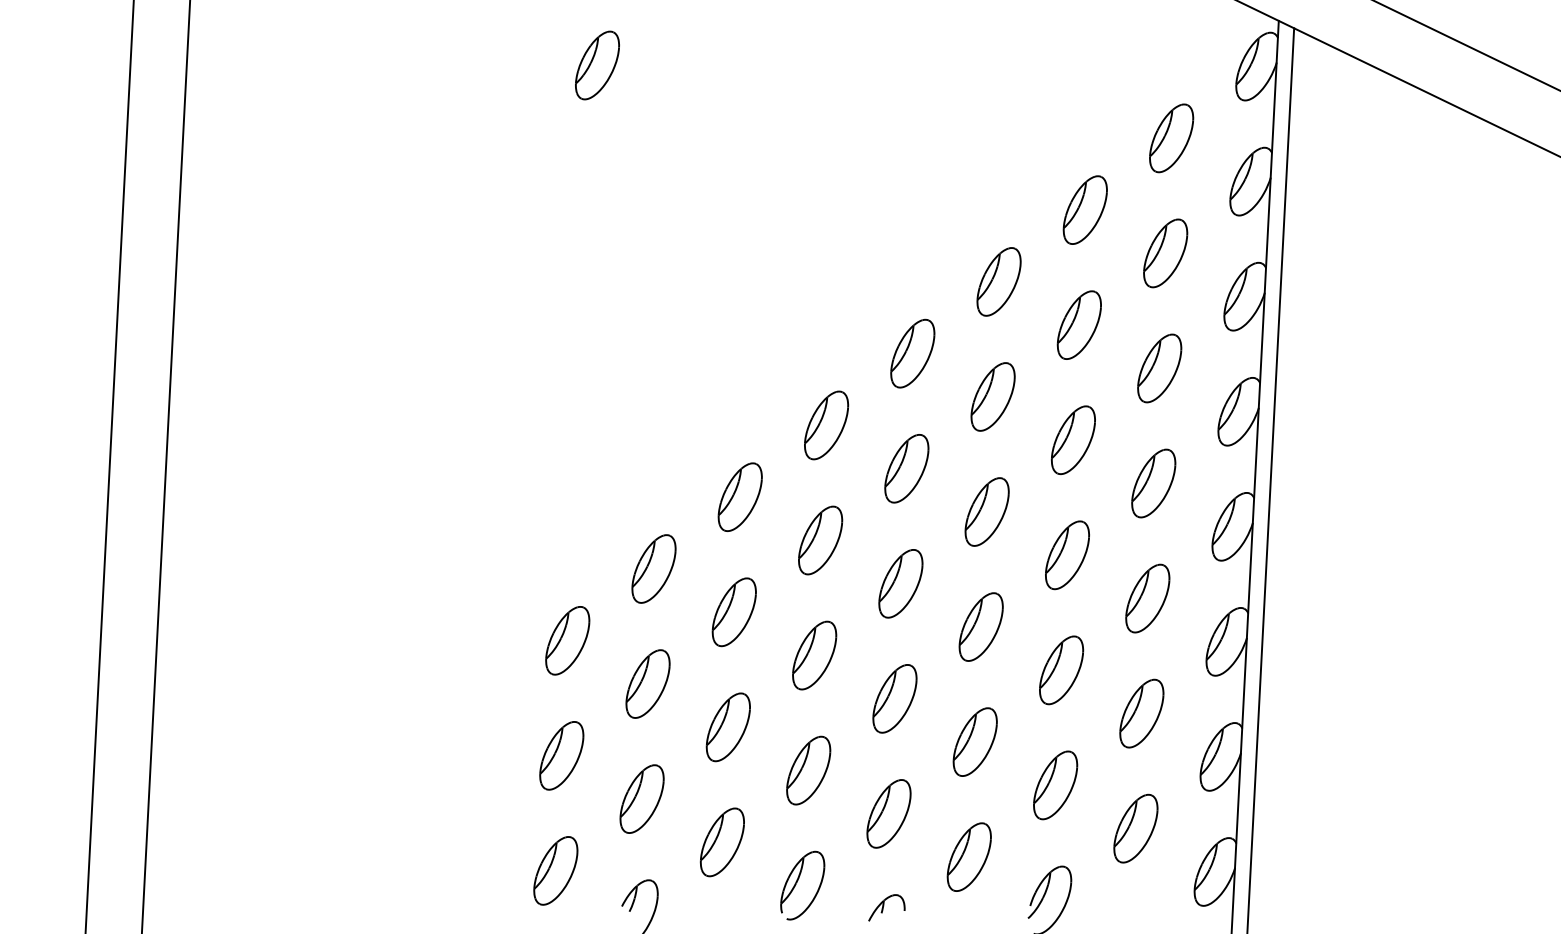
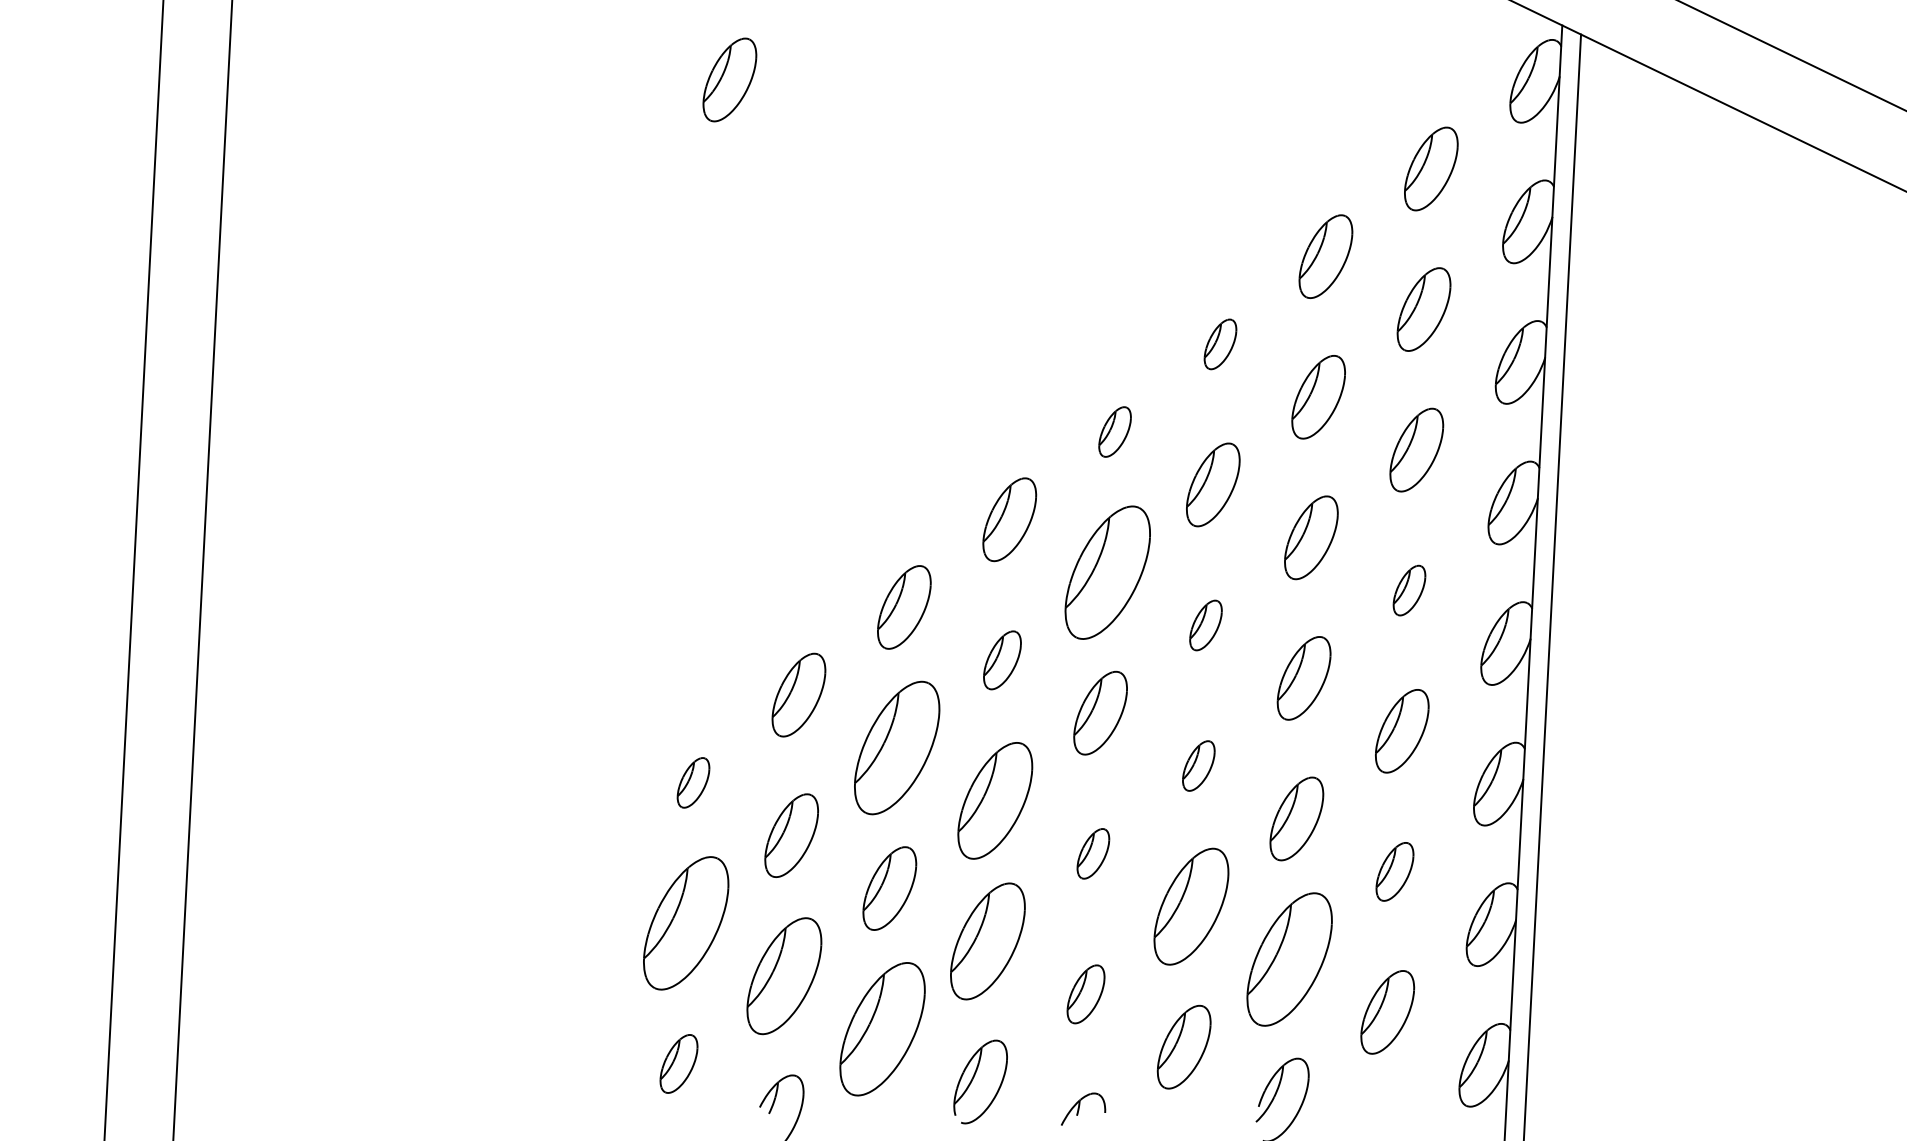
part: (999, 282) -> (1220, 344), size x0.6
part: (912, 353) -> (1114, 431), size x0.6
part: (906, 468) -> (1107, 572), size x1.6
part: (1153, 483) -> (1409, 590), size x0.6
part: (986, 512) -> (1205, 625), size x0.6
part: (820, 540) -> (1002, 660), size x0.7
part: (733, 611) -> (896, 747), size x1.6
part: (981, 626) -> (1198, 765), size x0.6
part: (567, 640) -> (693, 782), size x0.6
part: (814, 655) -> (994, 800), size x1.4
part: (895, 698) -> (1093, 853), size x0.6
part: (1141, 713) -> (1394, 871), size x0.7
part: (975, 742) -> (1191, 906), size x1.4
part: (561, 755) -> (686, 923), size x1.6
part: (808, 770) -> (987, 941), size x1.4
part: (1055, 785) -> (1289, 959), size x1.6
part: (642, 799) -> (784, 976), size x1.4
part: (888, 814) -> (1085, 994), size x0.7
part: (722, 841) -> (882, 1028), size x1.6
part: (555, 870) -> (678, 1063), size x0.7

